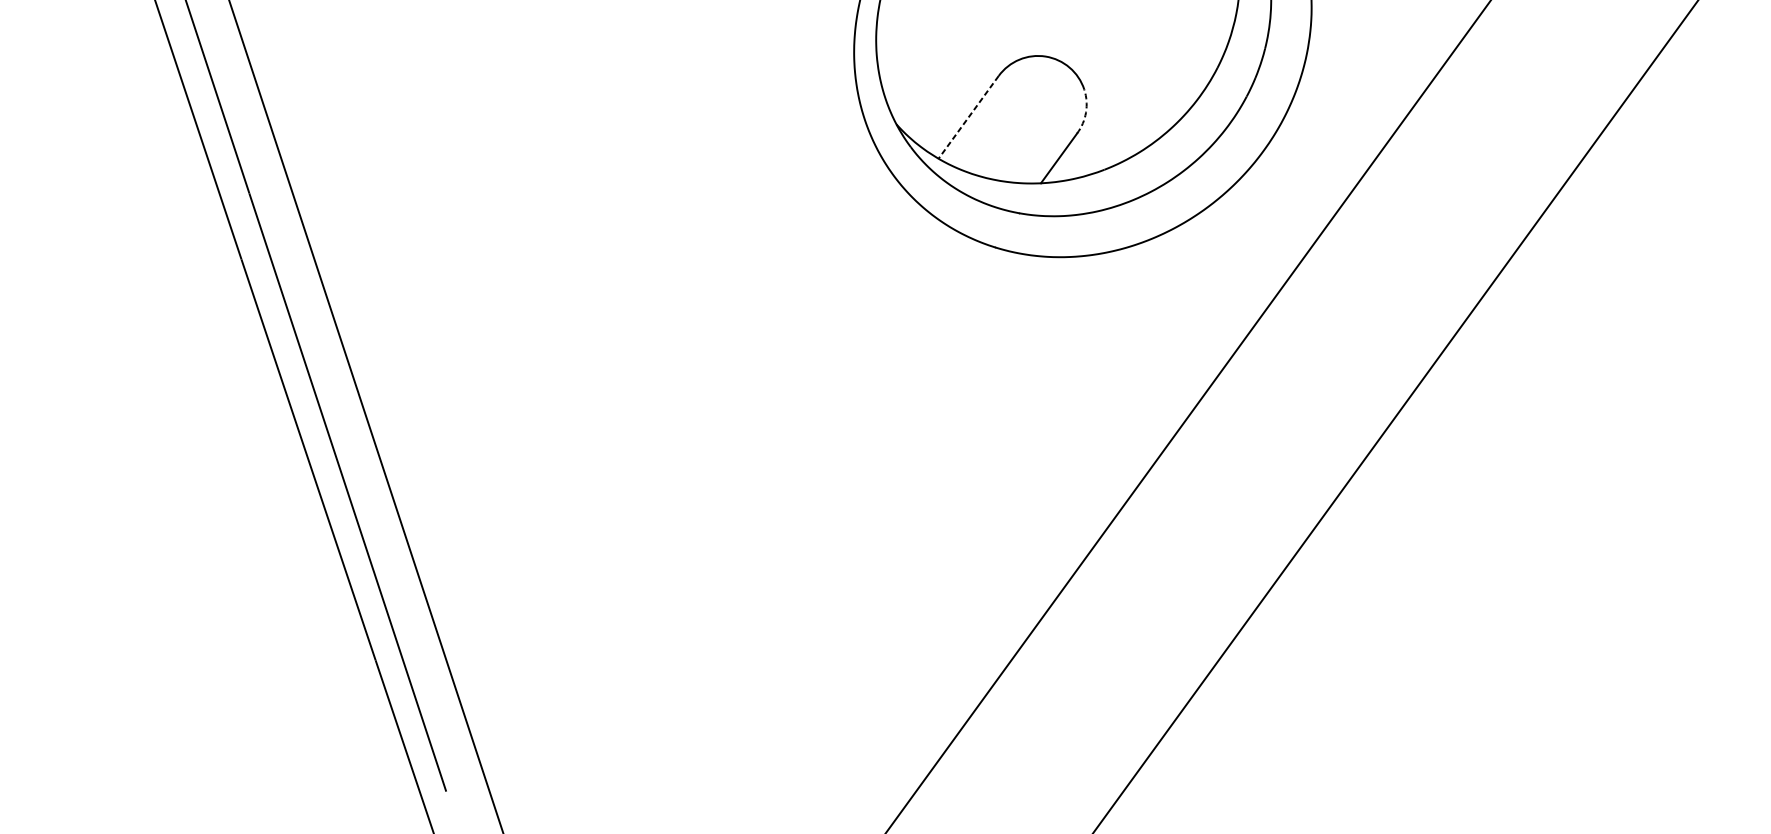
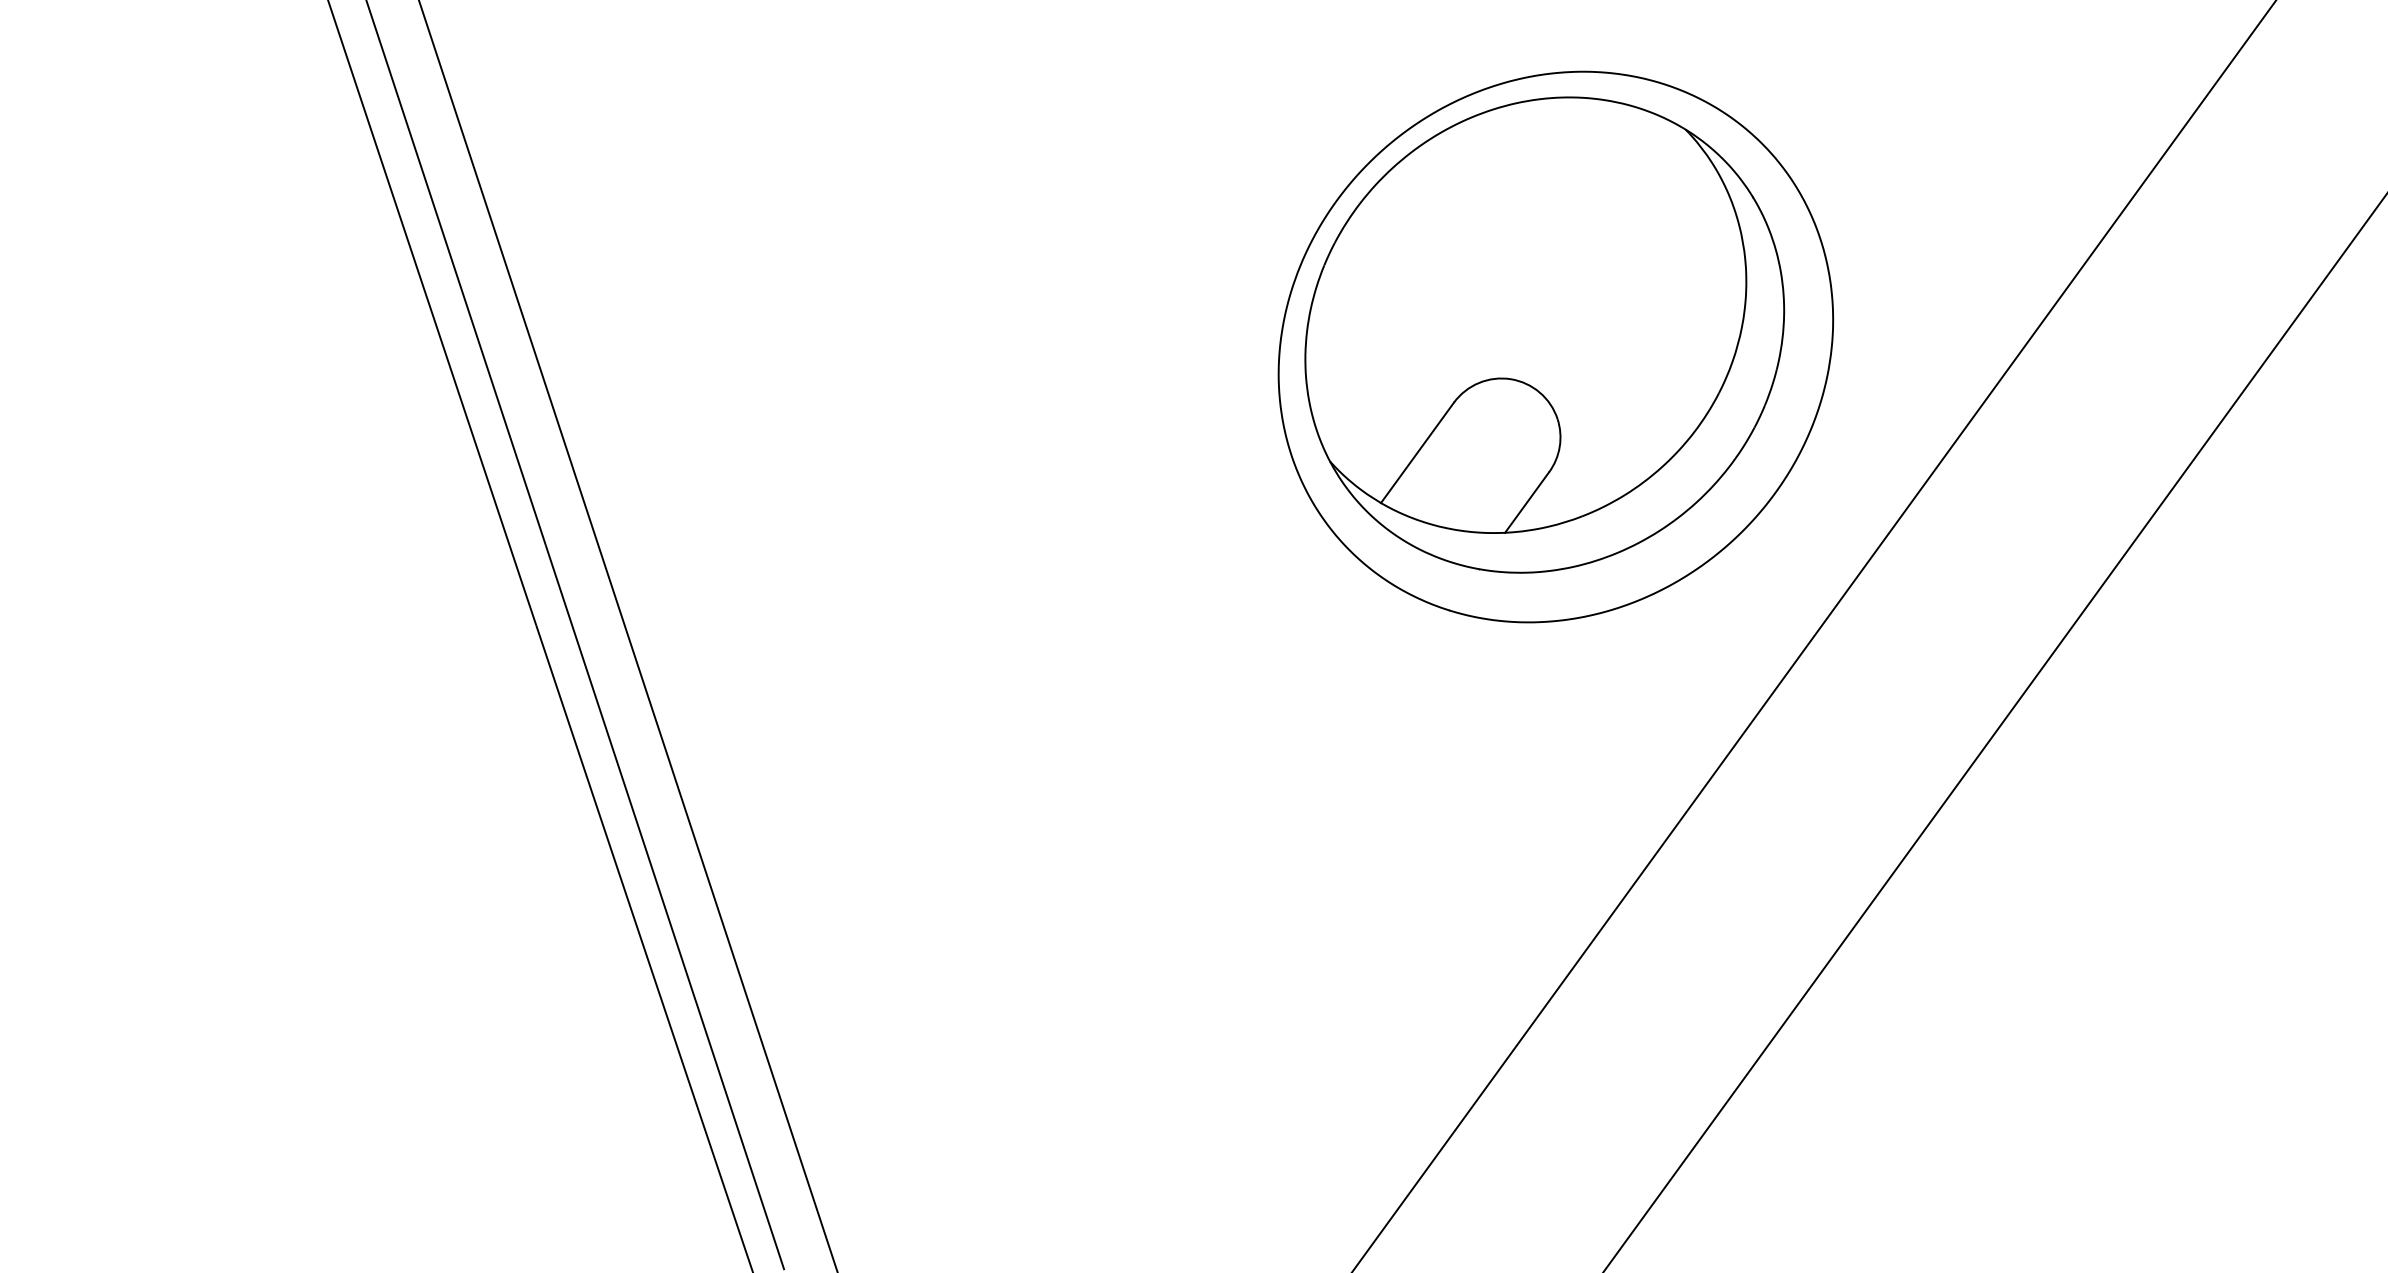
arc: (1085, 112) -> (1559, 446), dashed -> solid
line: (968, 117) -> (1417, 452), dashed -> solid

